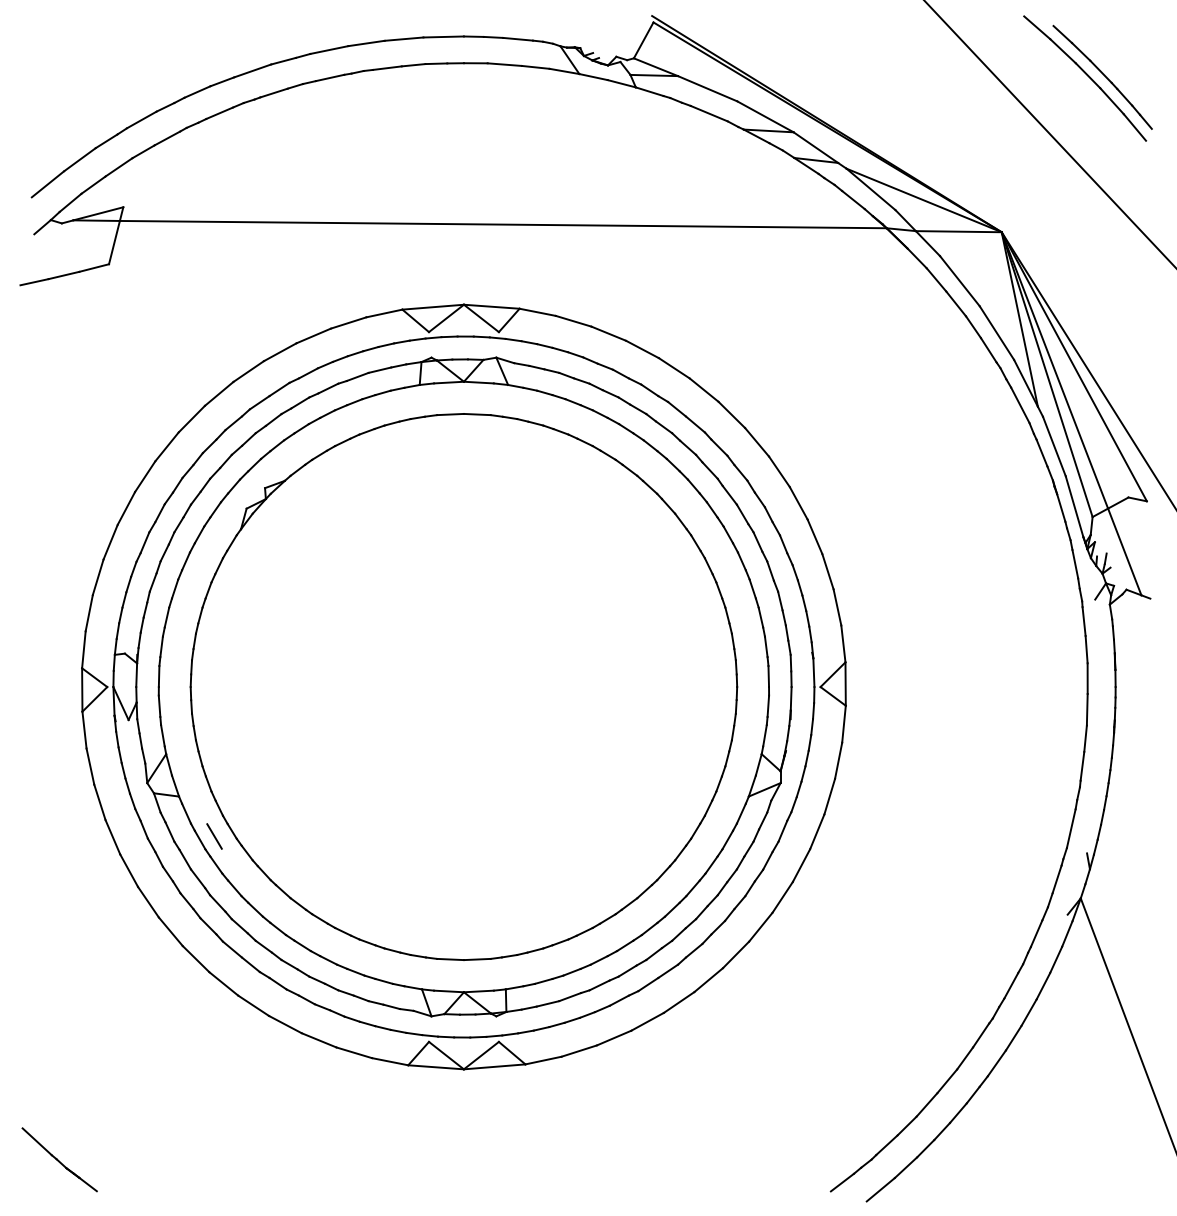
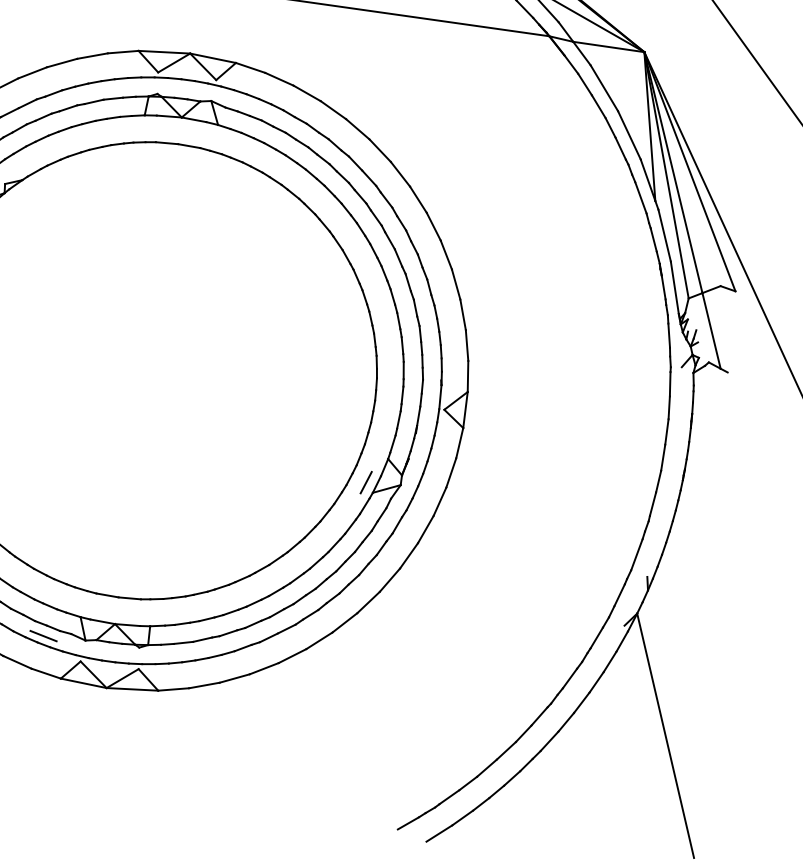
line: (739, 785) -> (366, 482), added
line: (380, 1017) -> (43, 635), added

